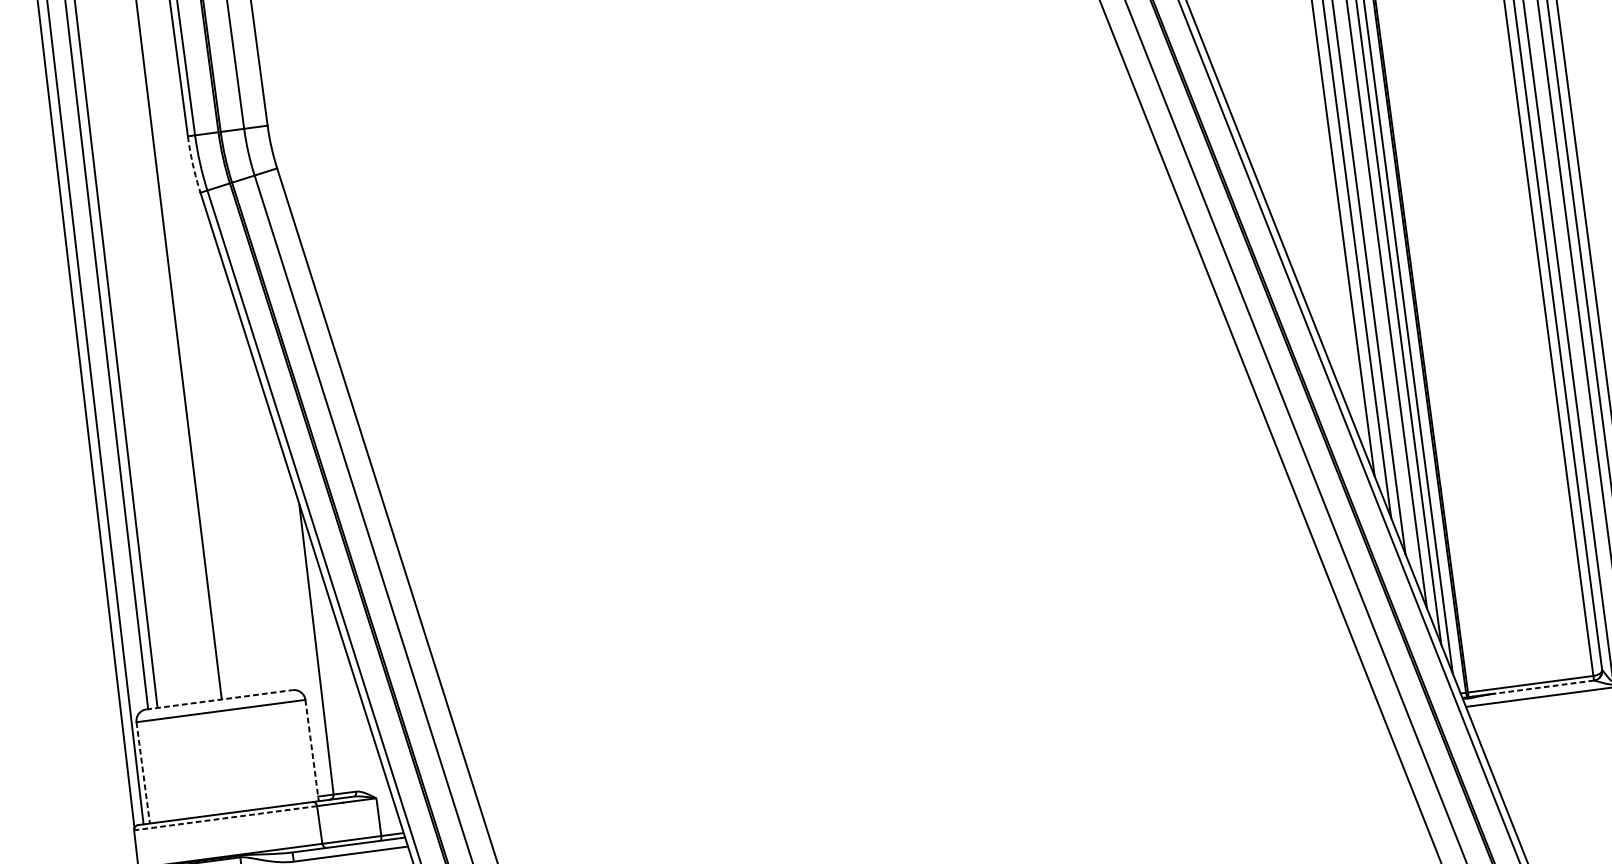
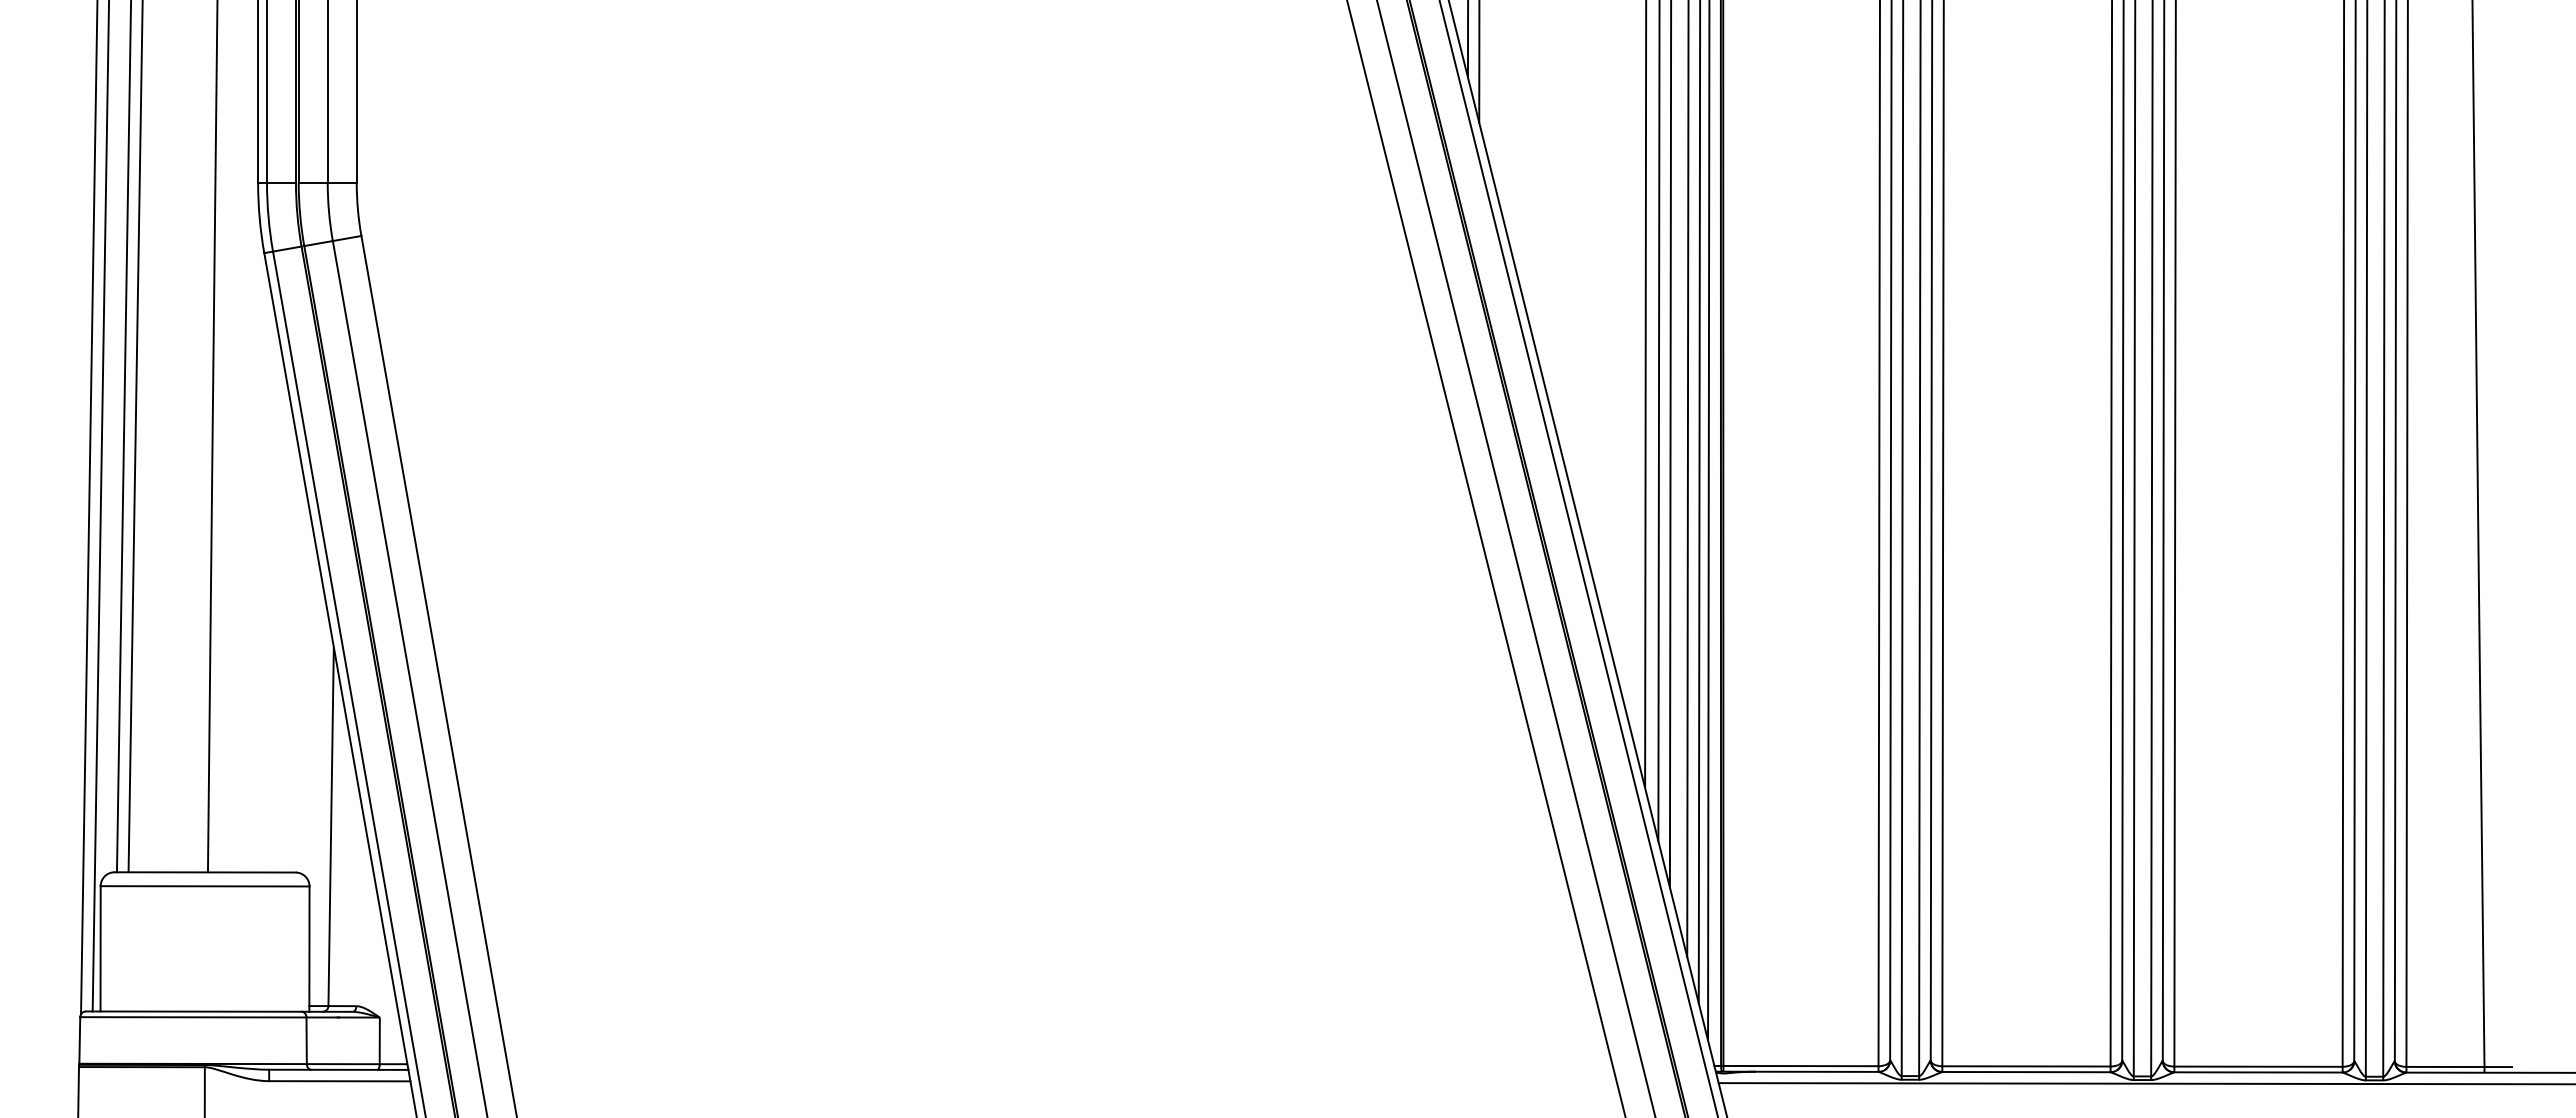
arc: (192, 164) -> (259, 217), dashed -> solid
line: (1543, 686) -> (1816, 1071), dashed -> solid
line: (219, 699) -> (205, 872), dashed -> solid
line: (312, 750) -> (309, 949), dashed -> solid
line: (143, 772) -> (100, 948), dashed -> solid
line: (224, 818) -> (192, 1017), dashed -> solid

